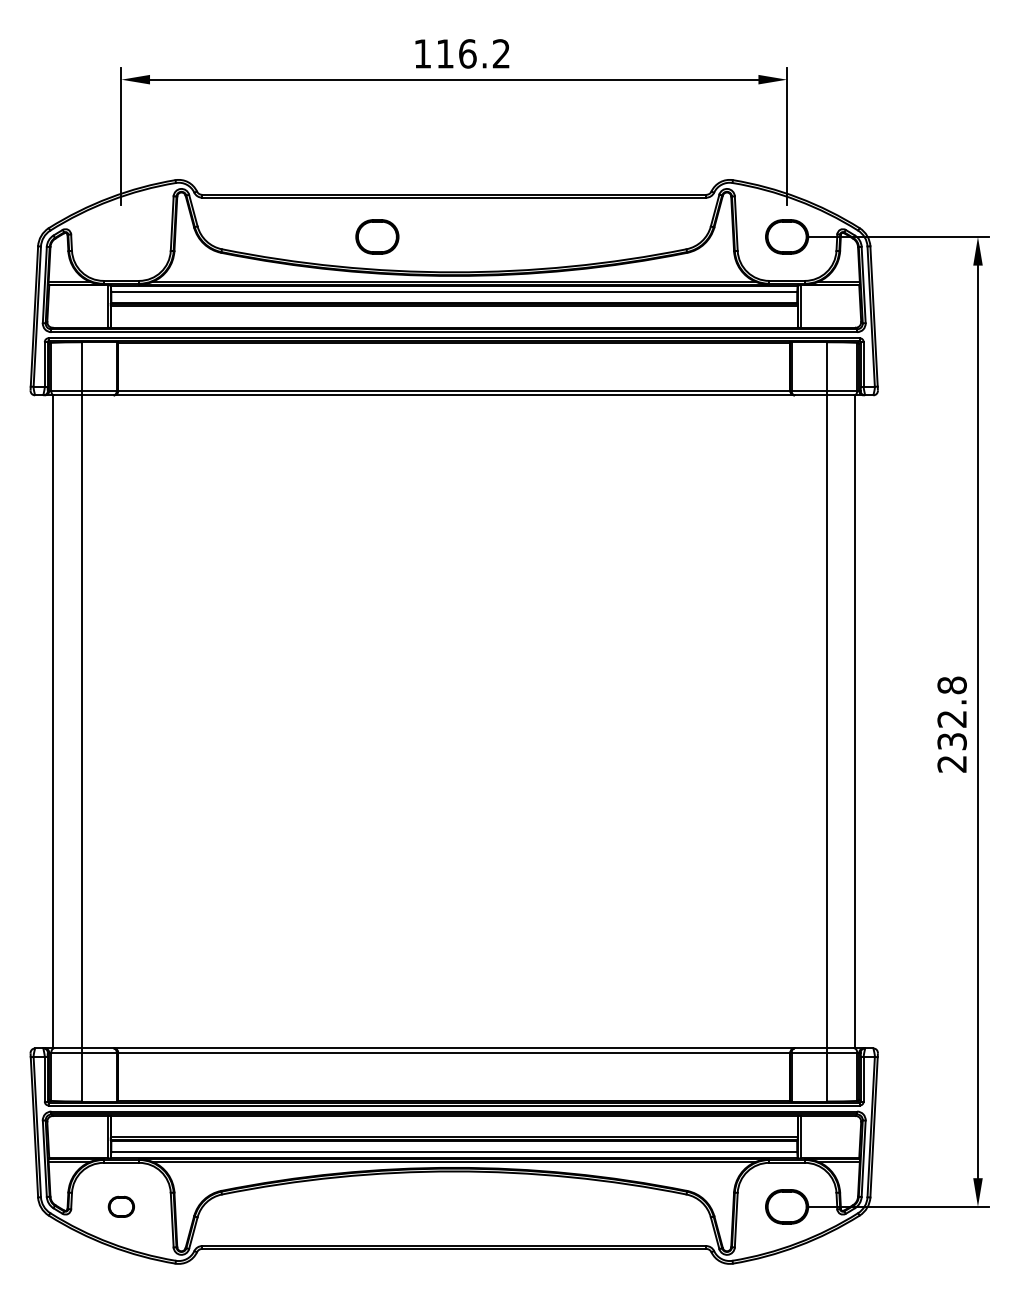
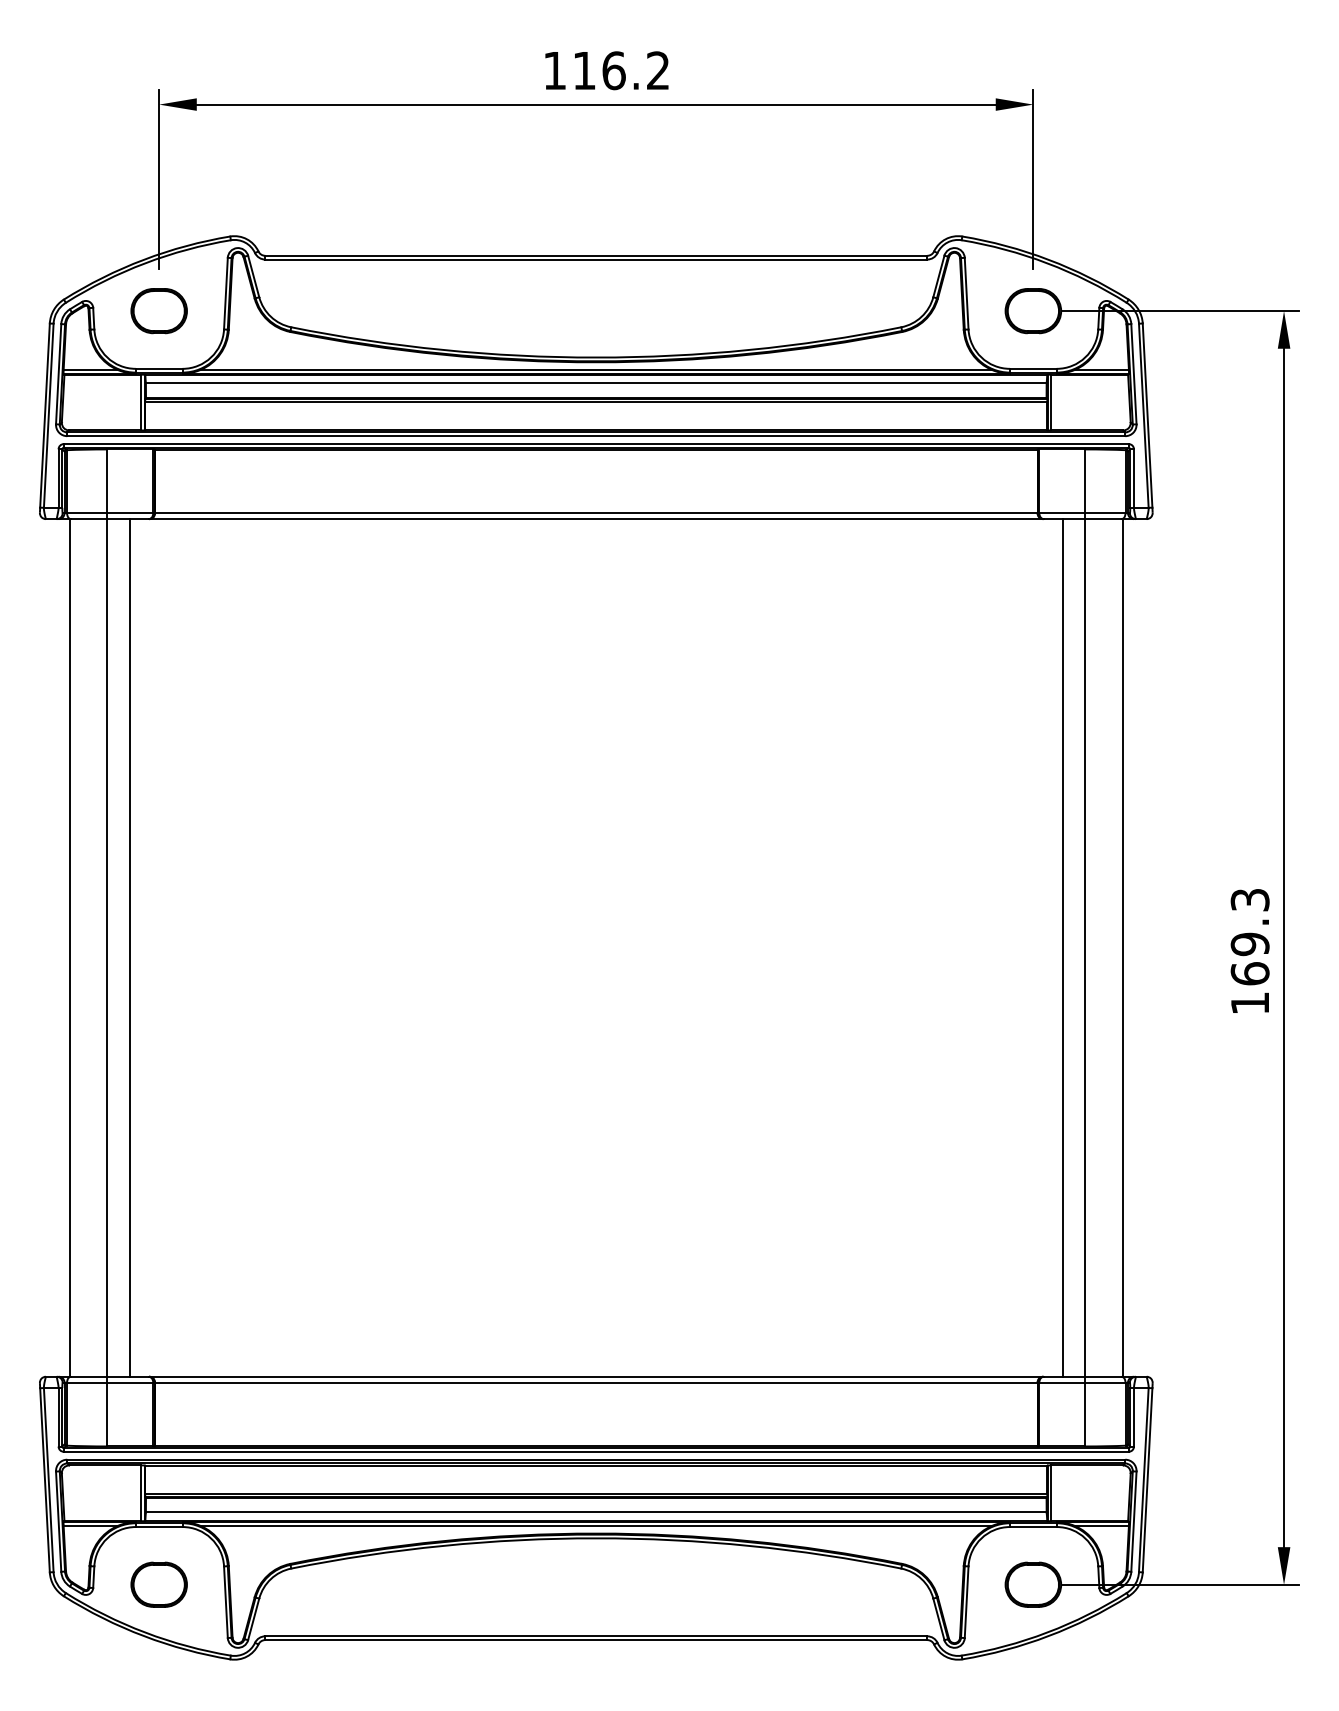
part: (377, 236) -> (159, 310), moved
line: (99, 721) -> (130, 947), added
line: (809, 721) -> (1062, 947), added
text: (951, 724) -> (1249, 951), 232.8 -> 169.3
part: (121, 1206) -> (159, 1584), size x1.67

